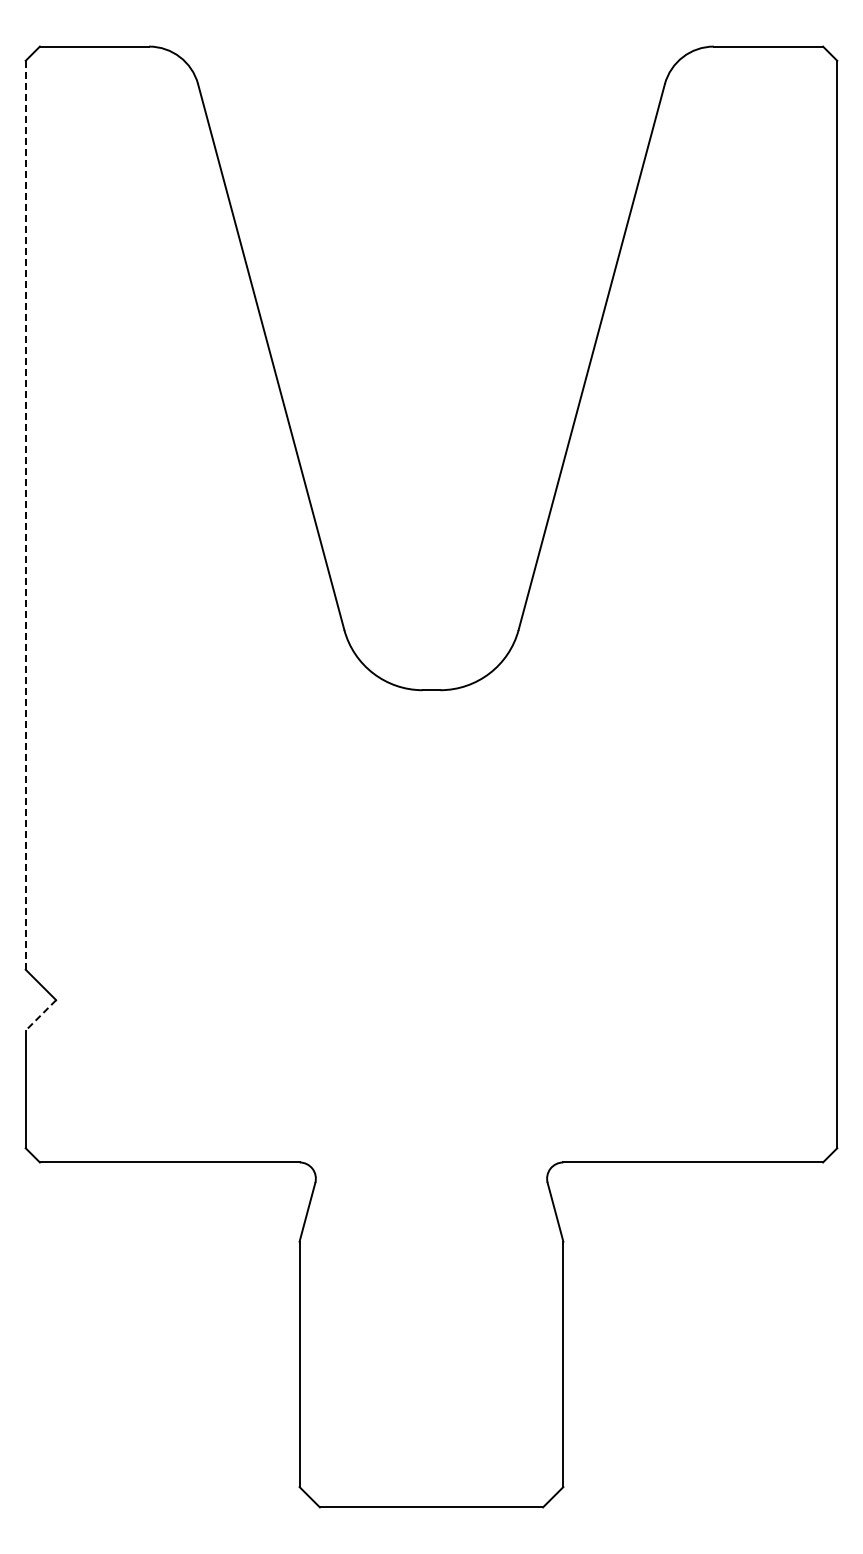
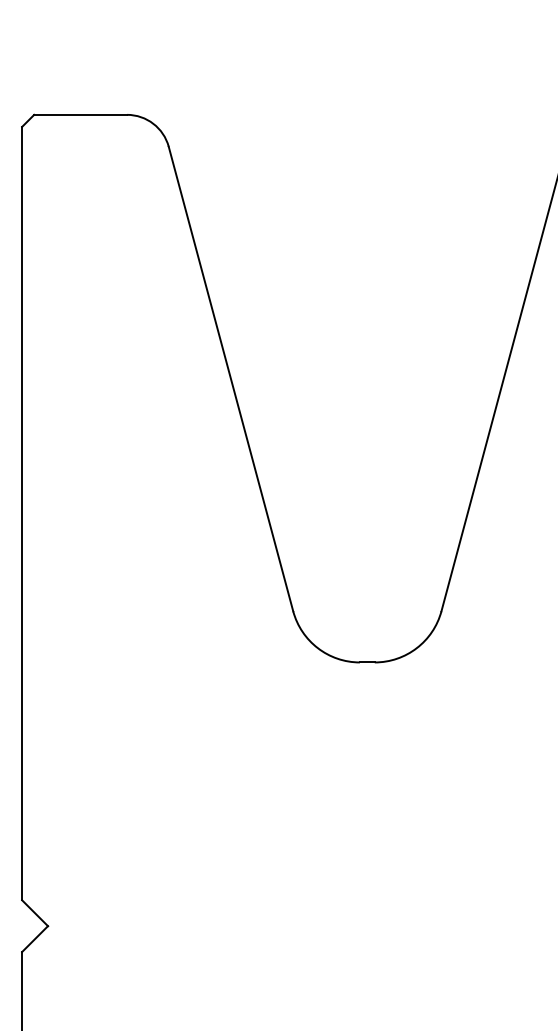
line: (25, 515) -> (21, 513), dashed -> solid
line: (40, 1015) -> (34, 939), dashed -> solid

